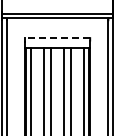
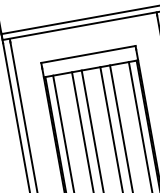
line: (57, 38) -> (88, 55), dashed -> solid

